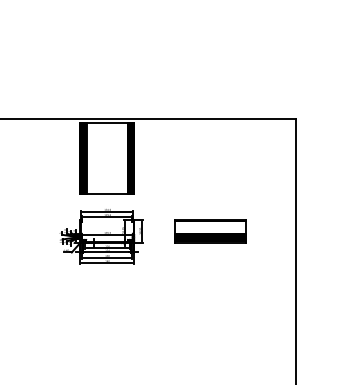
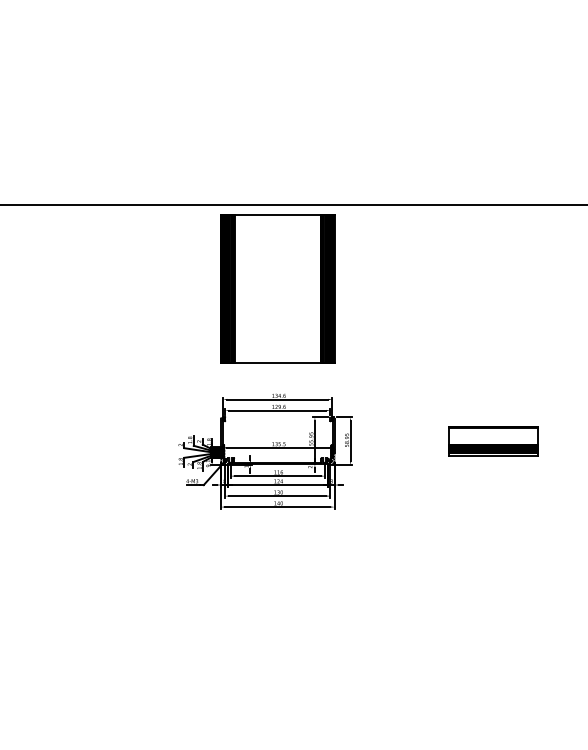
part: (210, 231) -> (494, 441), size x0.6

